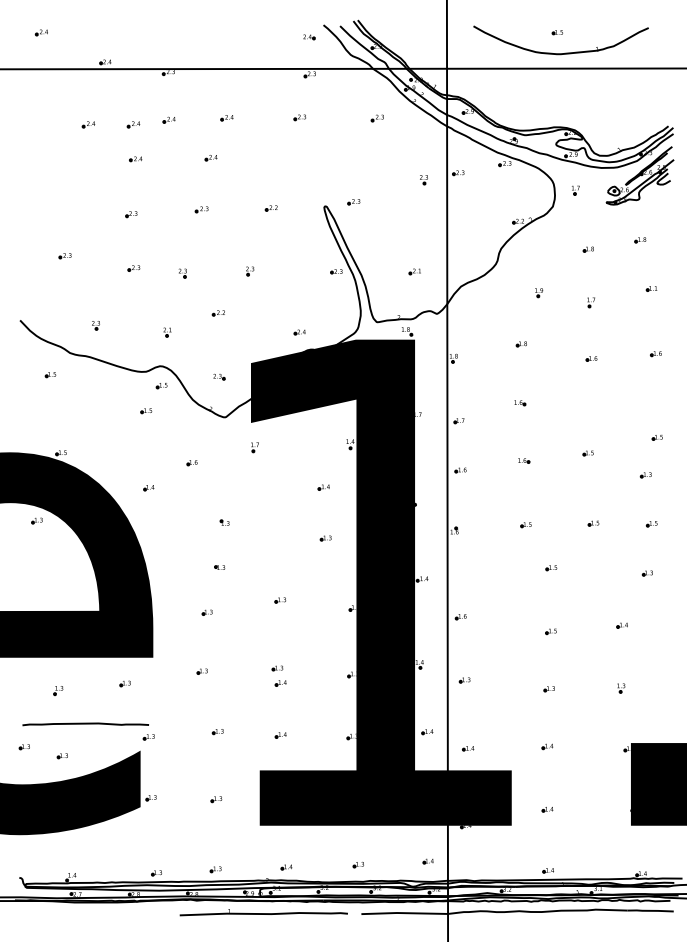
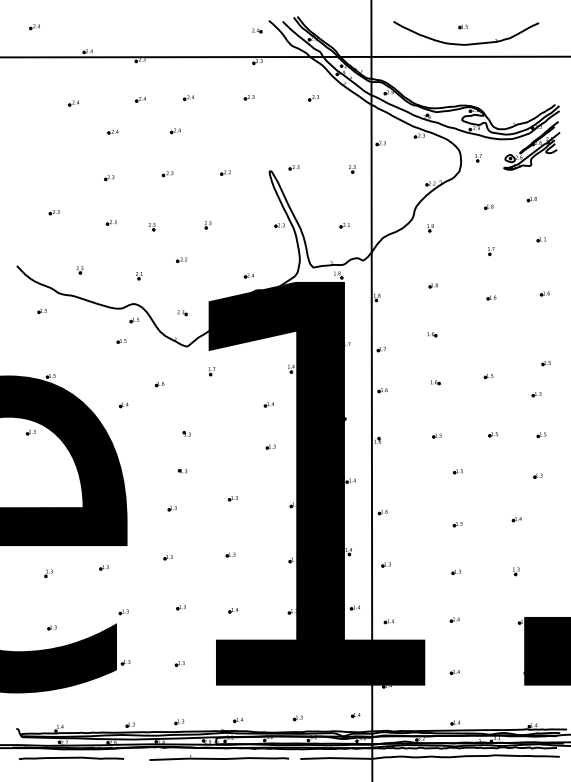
part: (133, 124) -> (111, 103), removed
part: (423, 180) -> (351, 169), moved
part: (539, 293) -> (430, 228), moved
part: (280, 683) -> (233, 567), removed
curve: (85, 724) -> (71, 758), moved
part: (23, 747) -> (19, 620), removed

